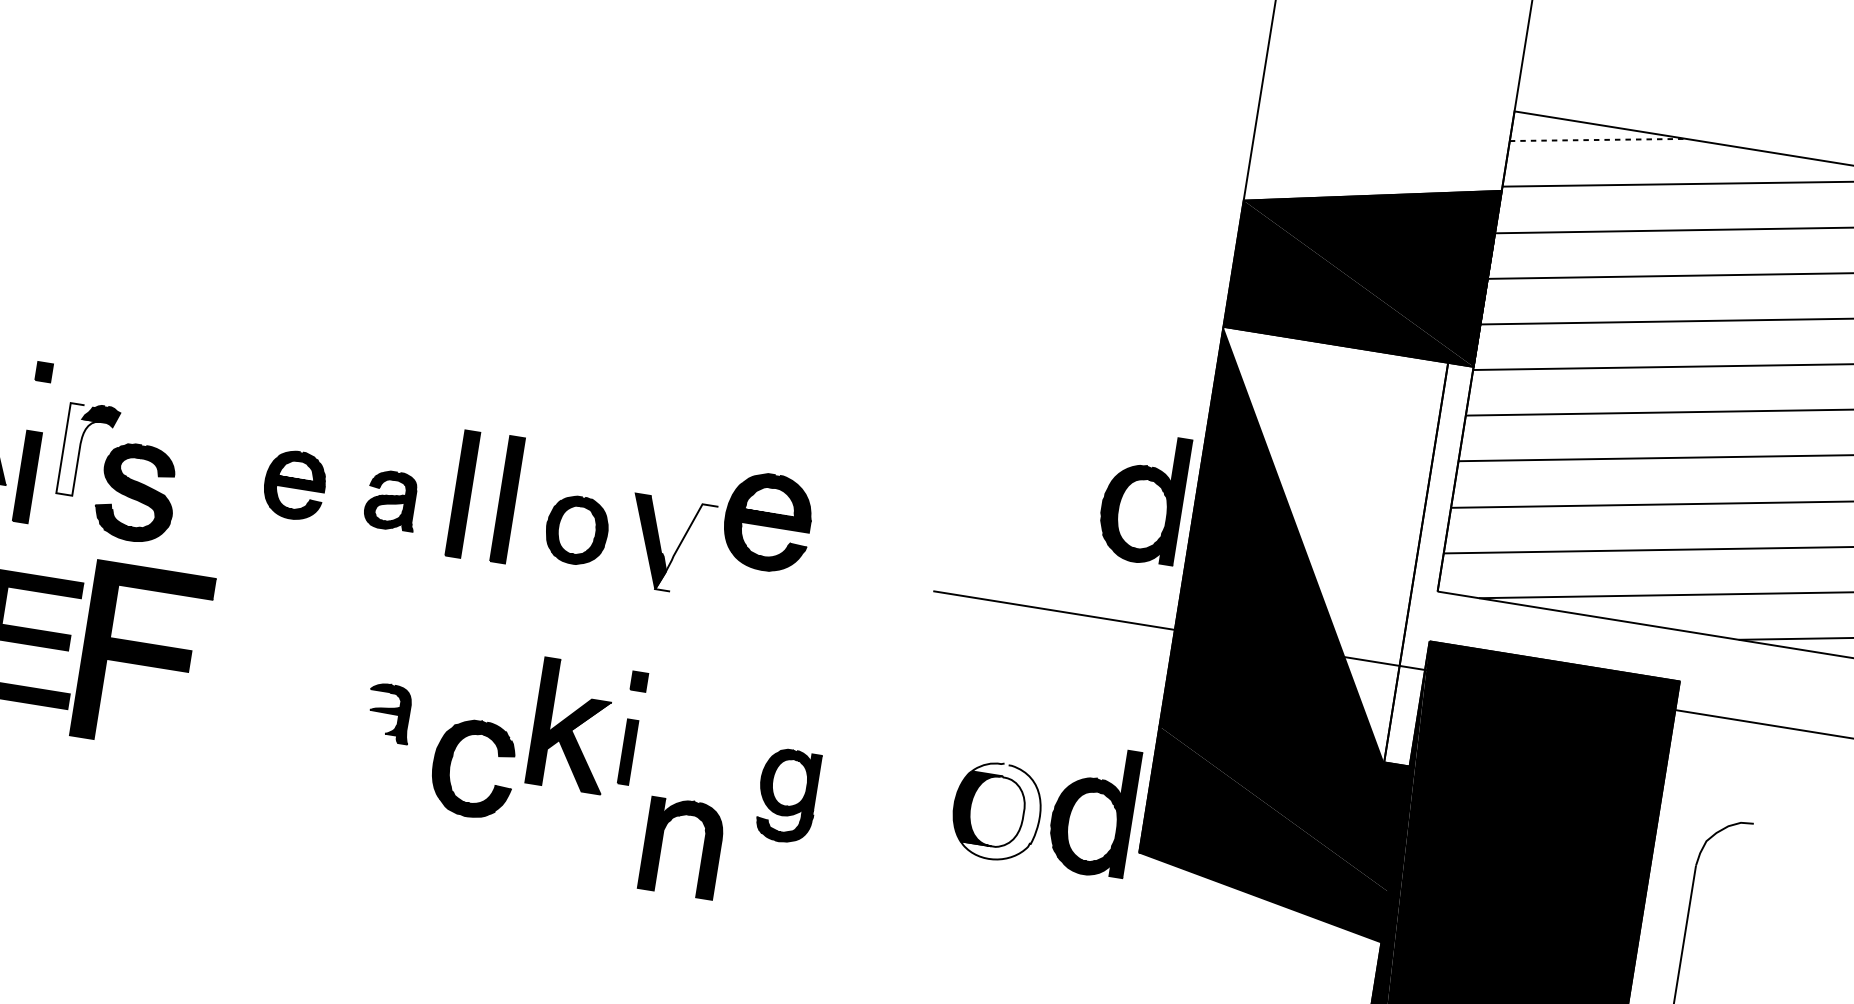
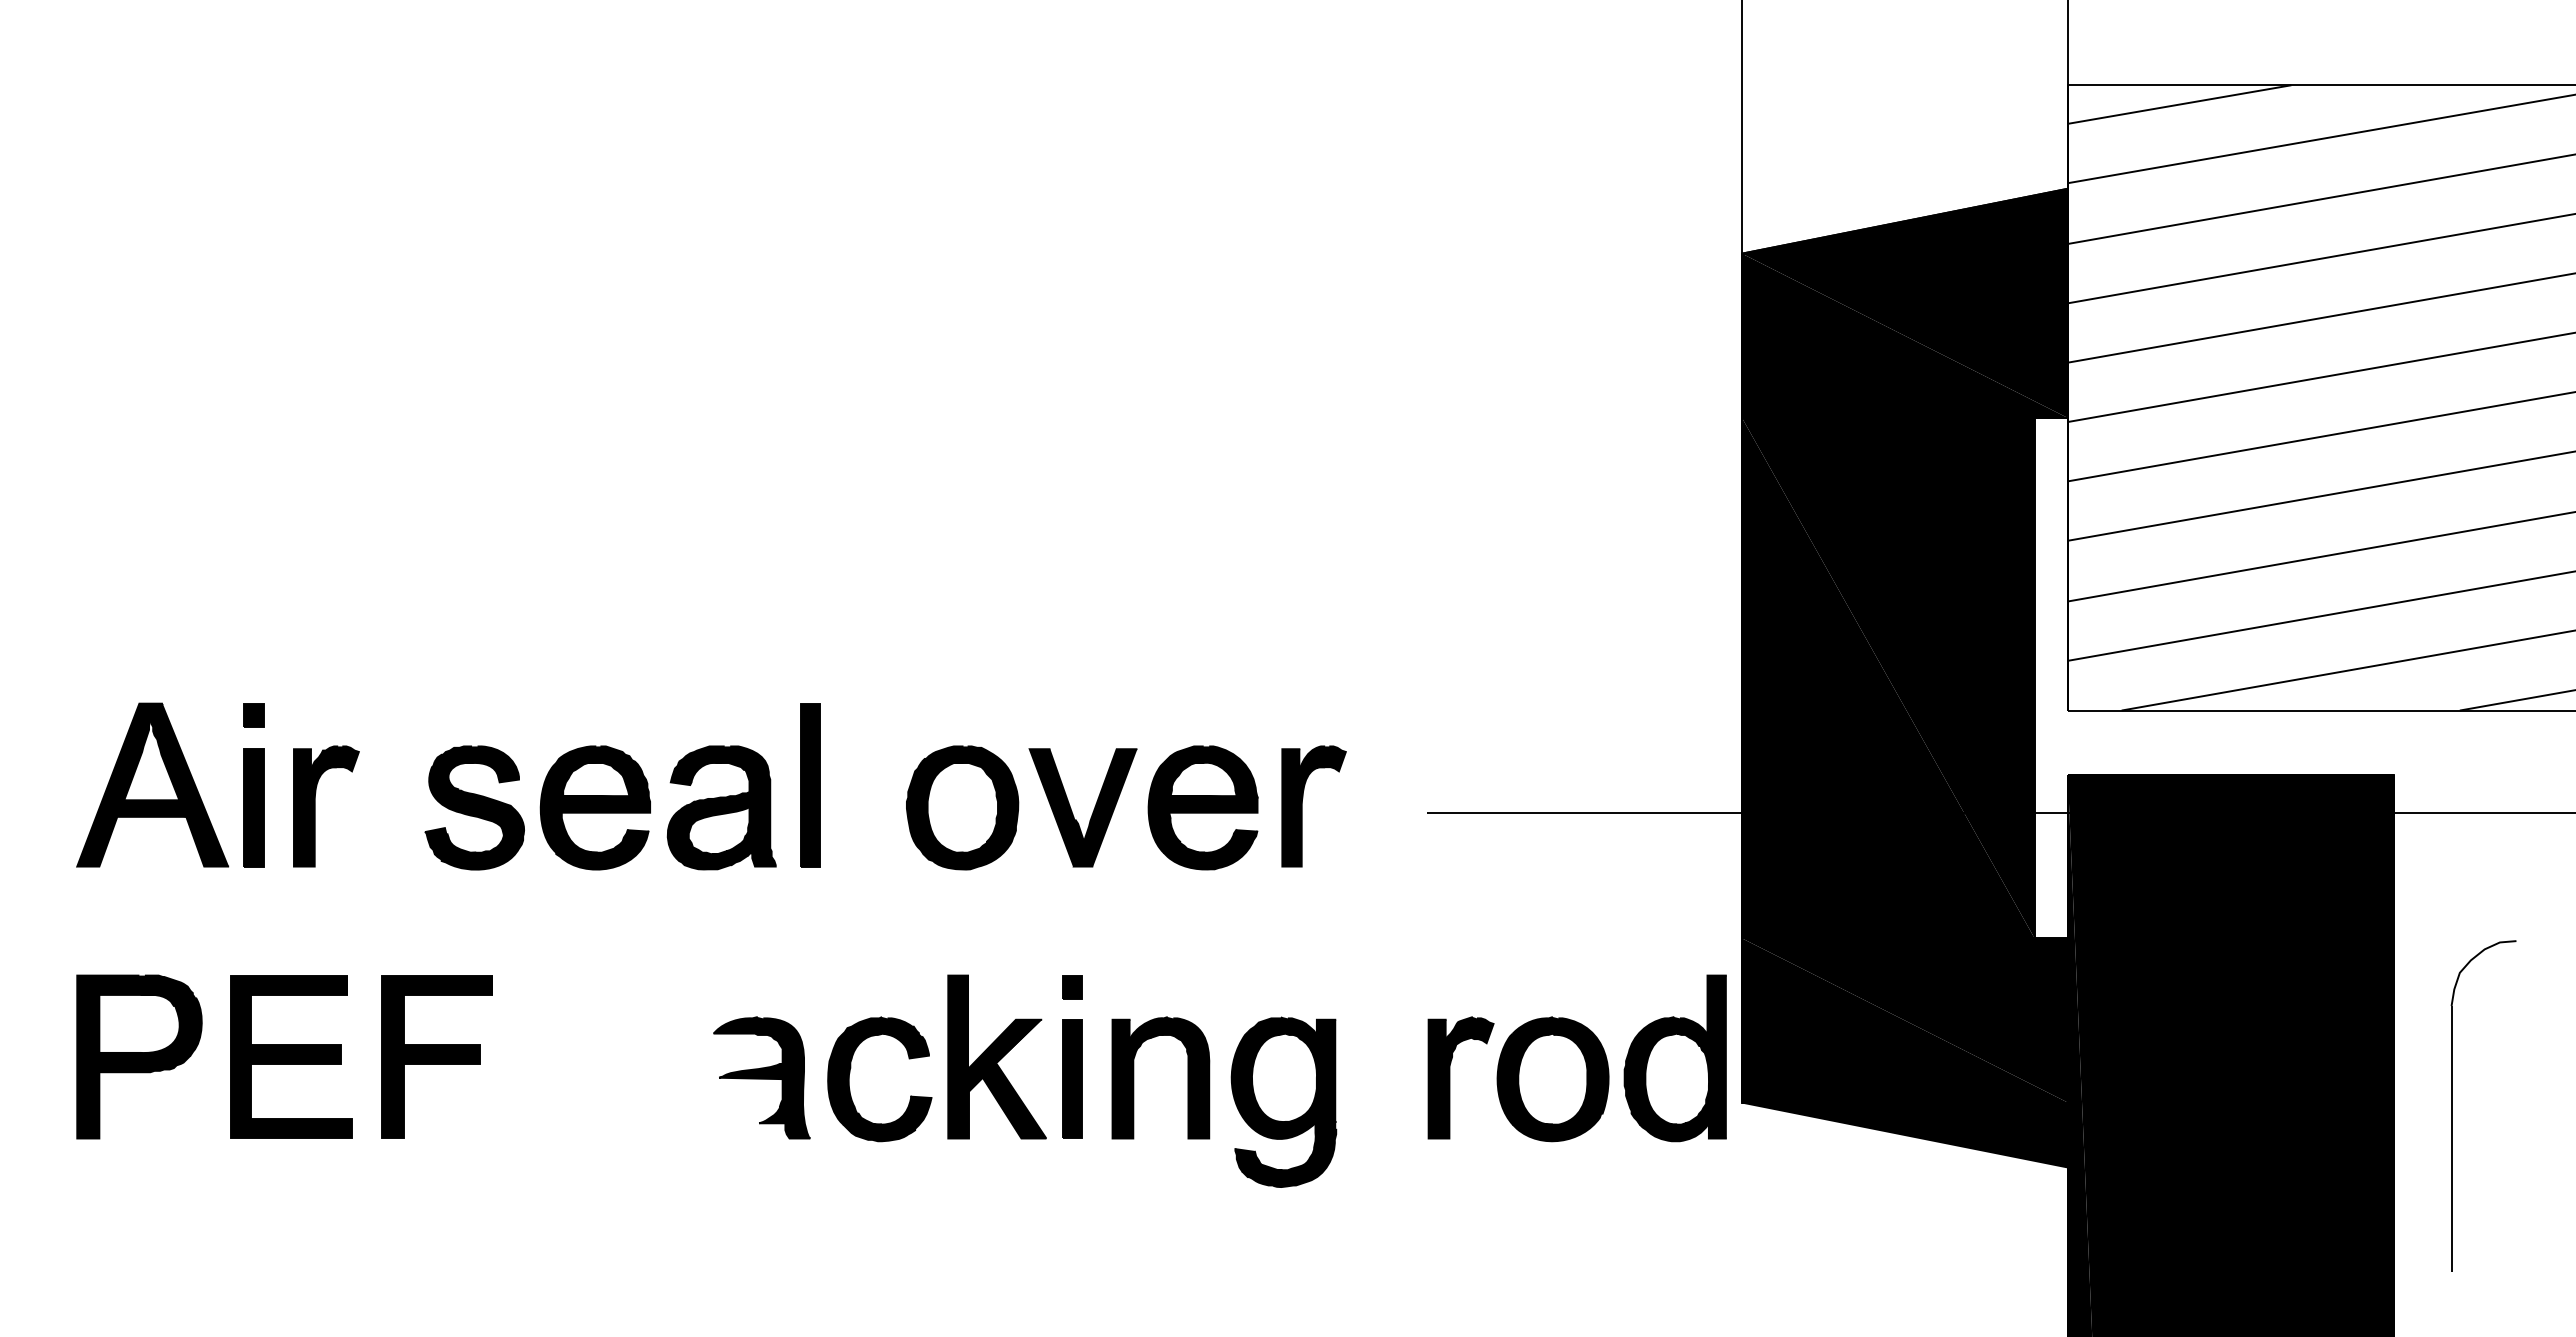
line: (1598, 140) -> (2180, 104), dashed -> solid
fill: (79, 450) -> (314, 807), added
part: (27, 476) -> (253, 807), moved
part: (294, 484) -> (594, 807), size x1.43
part: (136, 492) -> (474, 807), moved
part: (1142, 497) -> (1674, 651), removed
part: (391, 500) -> (721, 807), size x1.67
part: (507, 500) -> (868, 783), removed
part: (767, 521) -> (1202, 807), moved
part: (576, 530) -> (962, 807), size x1.43
fill: (1304, 544) -> (1888, 677), added
fill: (686, 547) -> (1105, 807), added
part: (838, 571) -> (1302, 806), added
part: (142, 656) -> (436, 1056), size x0.71
part: (389, 712) -> (761, 1077), size x1.67
part: (628, 751) -> (1072, 1078), size x1.43
part: (451, 760) -> (850, 1073), moved
part: (787, 795) -> (1283, 1101), size x1.43
part: (918, 797) -> (1450, 1077), added
fill: (1002, 812) -> (1560, 1079), added
part: (662, 843) -> (1134, 1077), moved

